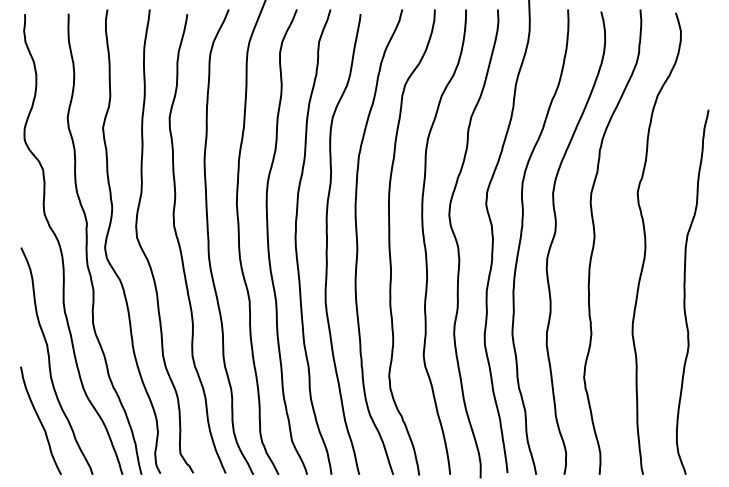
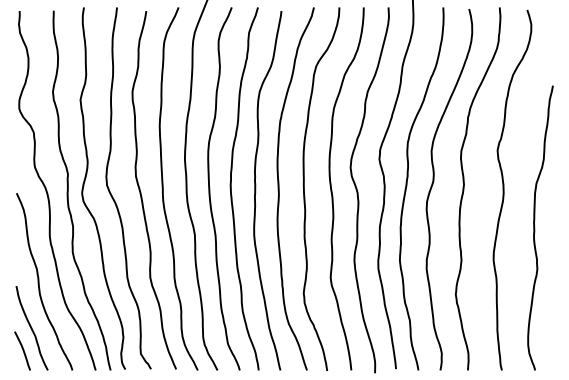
curve: (28, 449) -> (22, 350), added

